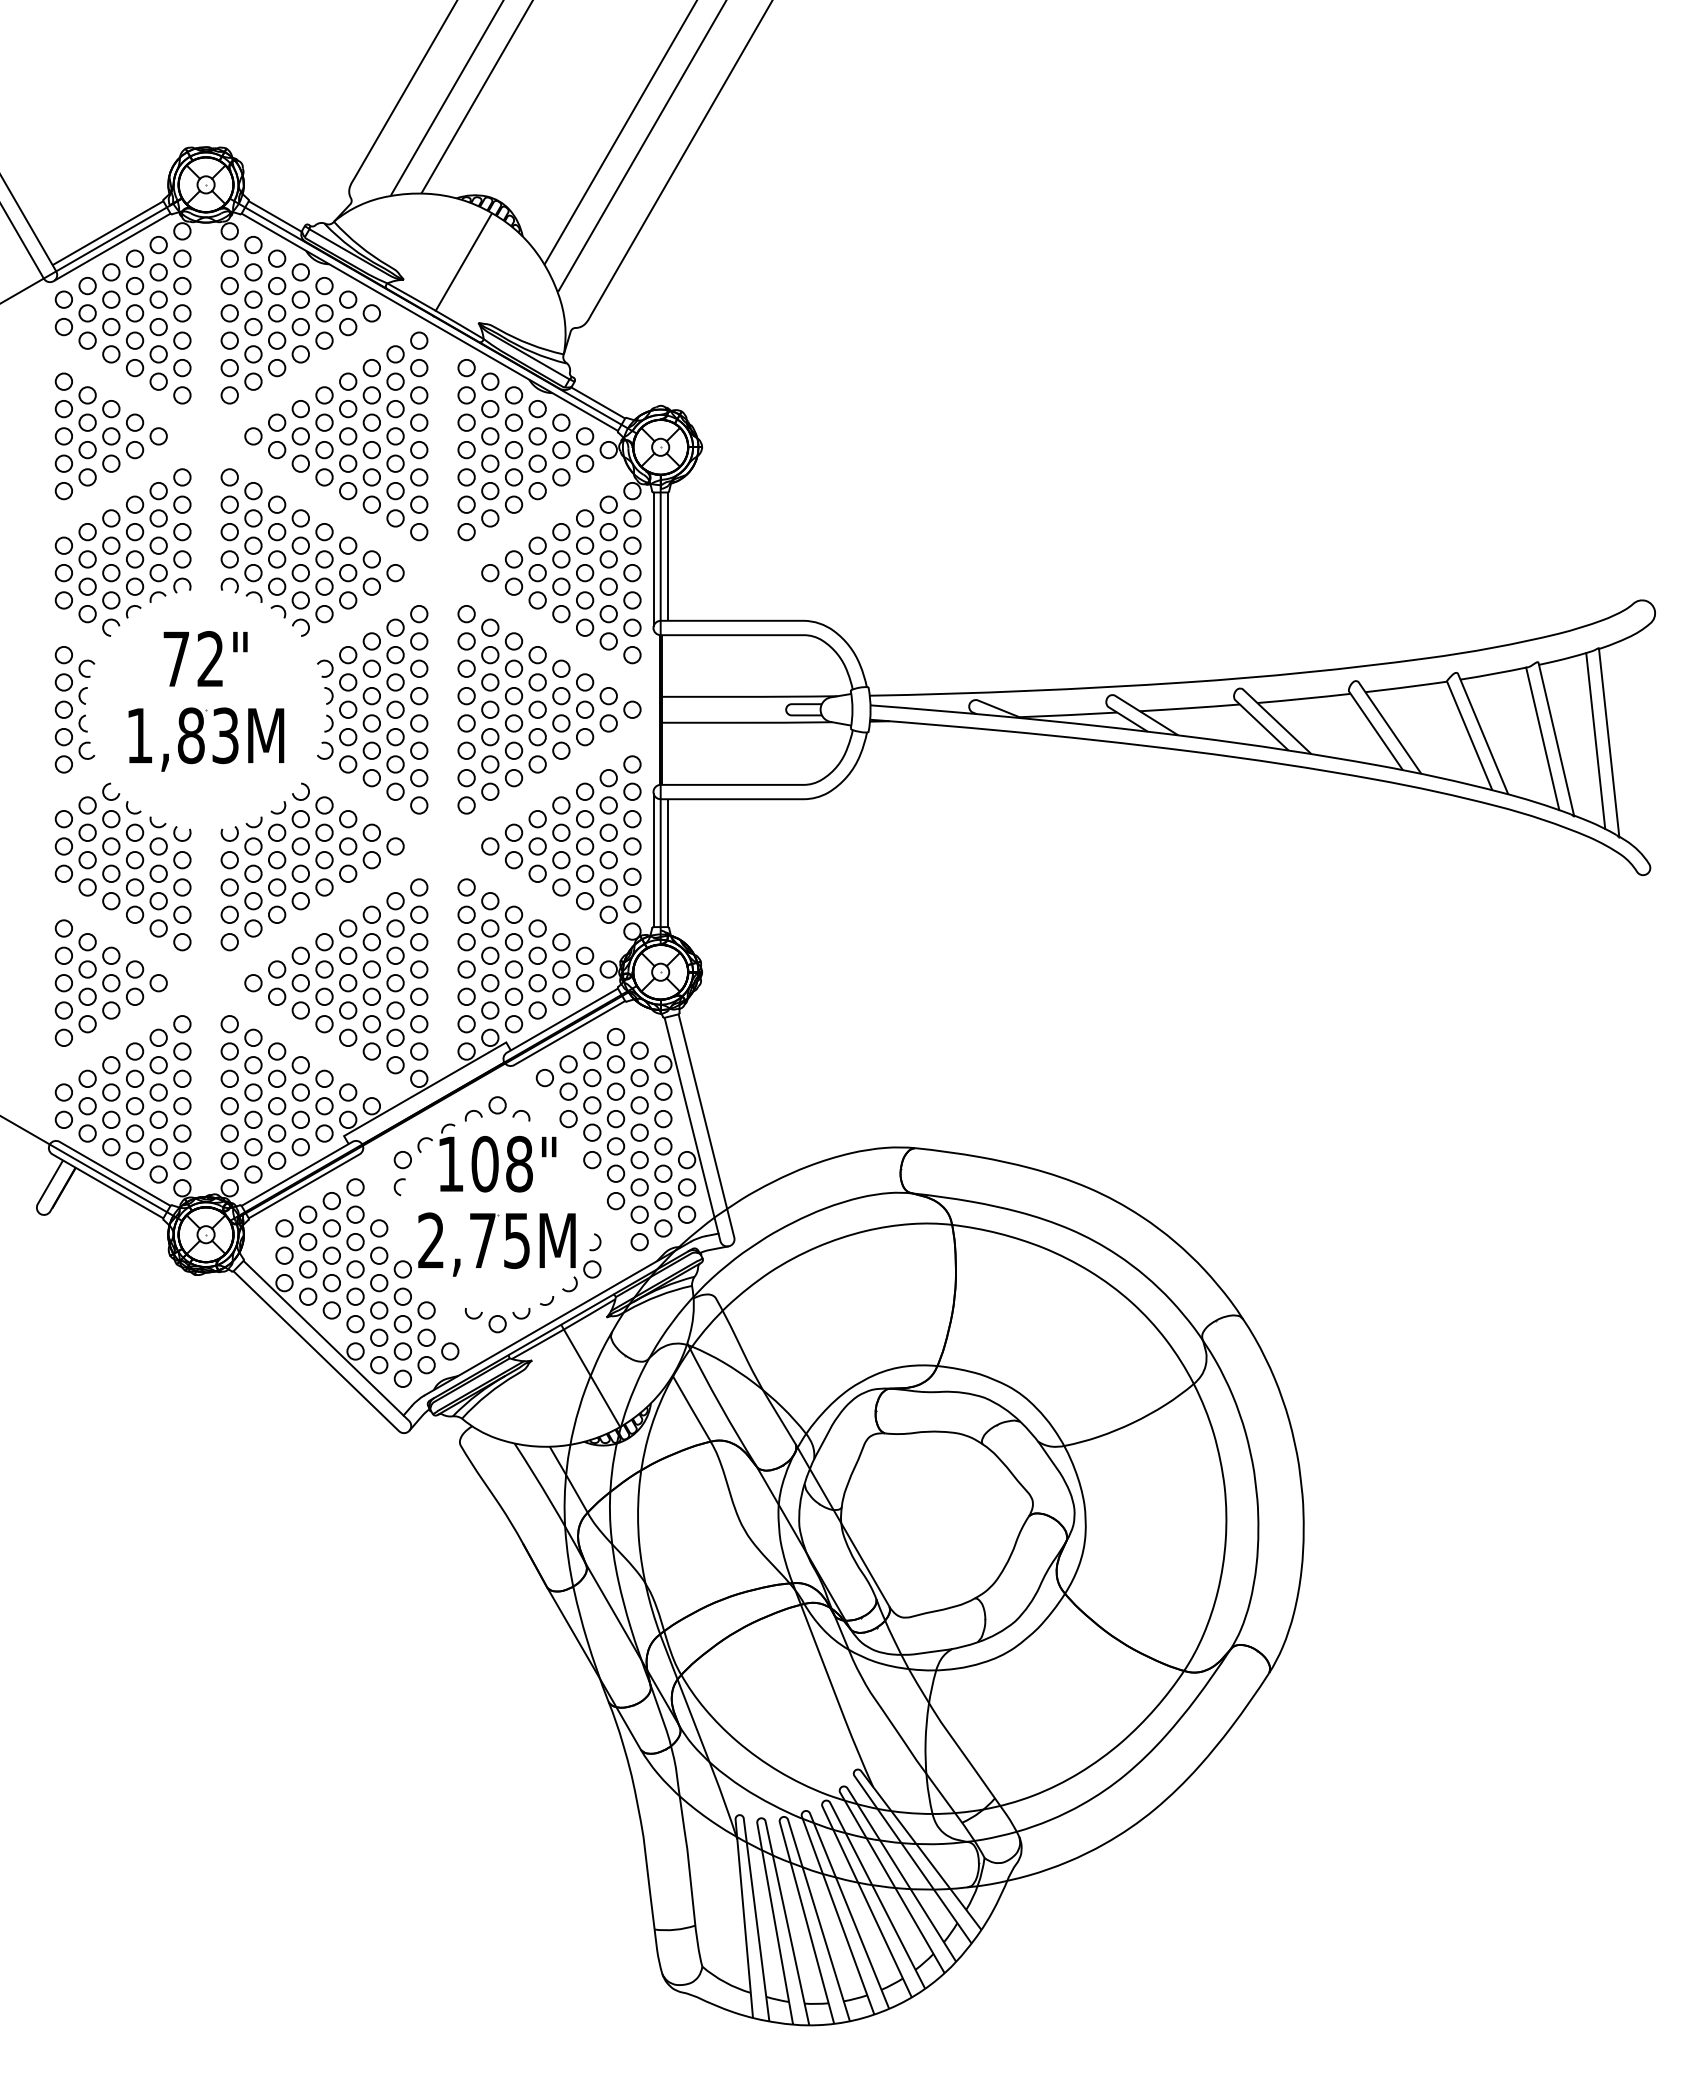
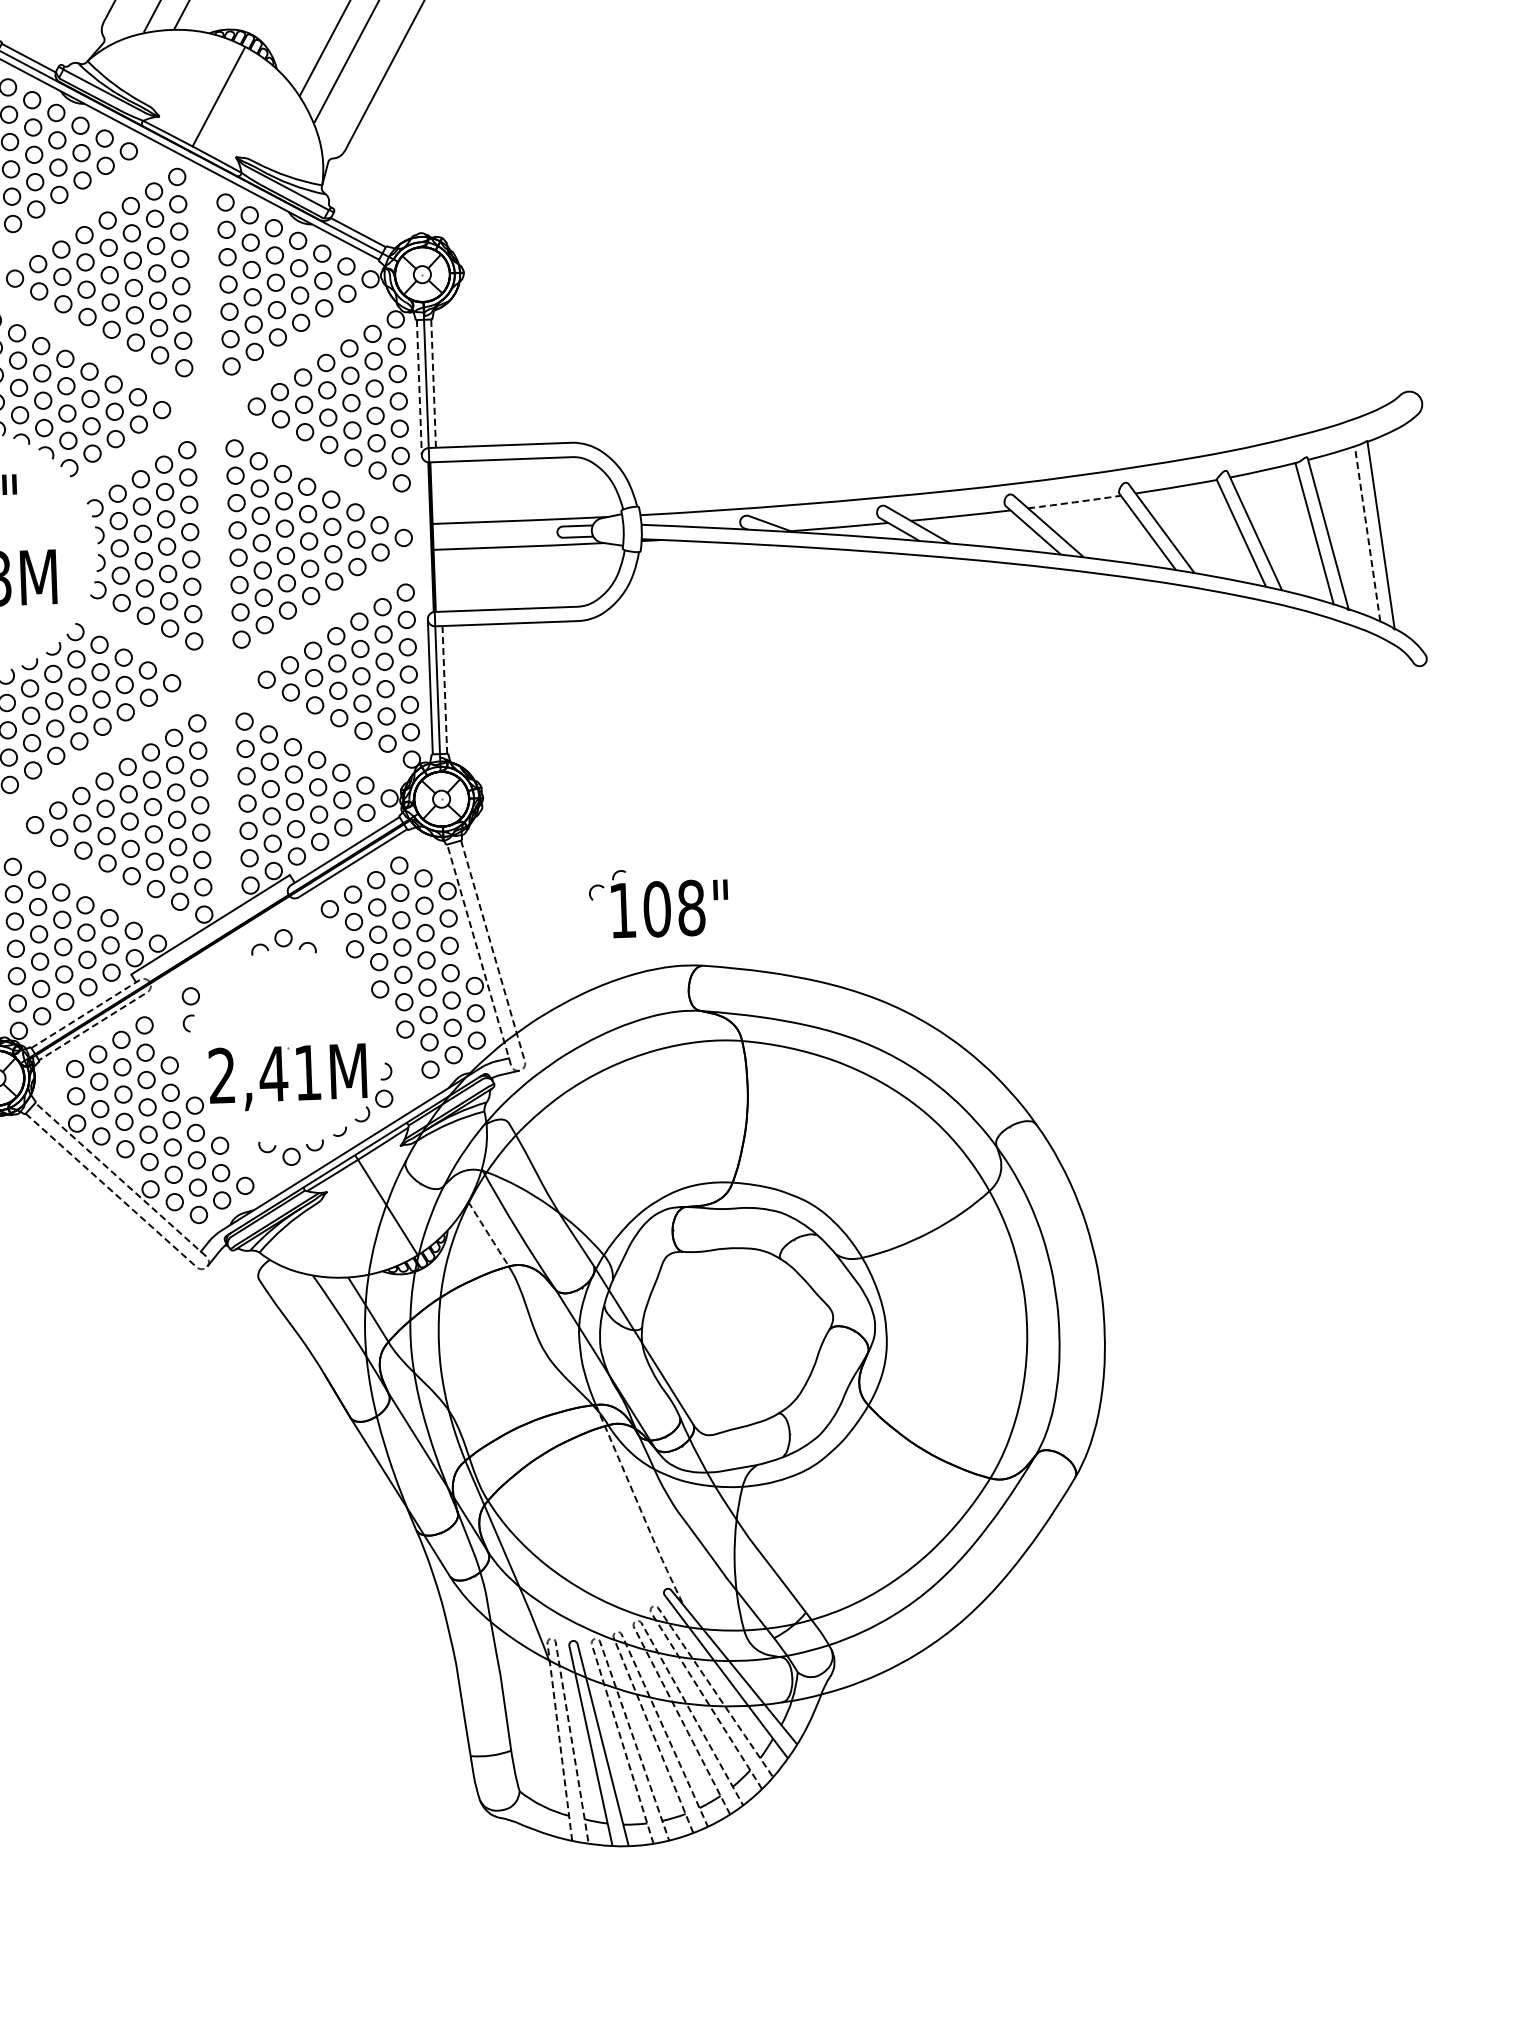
line: (667, 556) -> (433, 383), solid -> dashed
line: (653, 560) -> (419, 388), solid -> dashed
line: (1304, 698) -> (1074, 502), solid -> dashed
line: (1595, 740) -> (1367, 533), solid -> dashed
line: (667, 863) -> (444, 690), solid -> dashed
line: (362, 1144) -> (149, 982), solid -> dashed
part: (486, 1157) -> (658, 902), moved
text: (498, 1241) -> (289, 1074), 2,75M -> 2,41M
line: (728, 1246) -> (519, 1070), solid -> dashed
line: (691, 1408) -> (488, 1234), solid -> dashed
line: (409, 1430) -> (207, 1266), solid -> dashed
line: (833, 1689) -> (640, 1509), solid -> dashed
line: (841, 1787) -> (652, 1607), solid -> dashed
line: (824, 1800) -> (635, 1620), solid -> dashed
line: (804, 1811) -> (616, 1632), solid -> dashed
line: (740, 1815) -> (552, 1638), solid -> dashed
line: (783, 1817) -> (595, 1639), solid -> dashed

